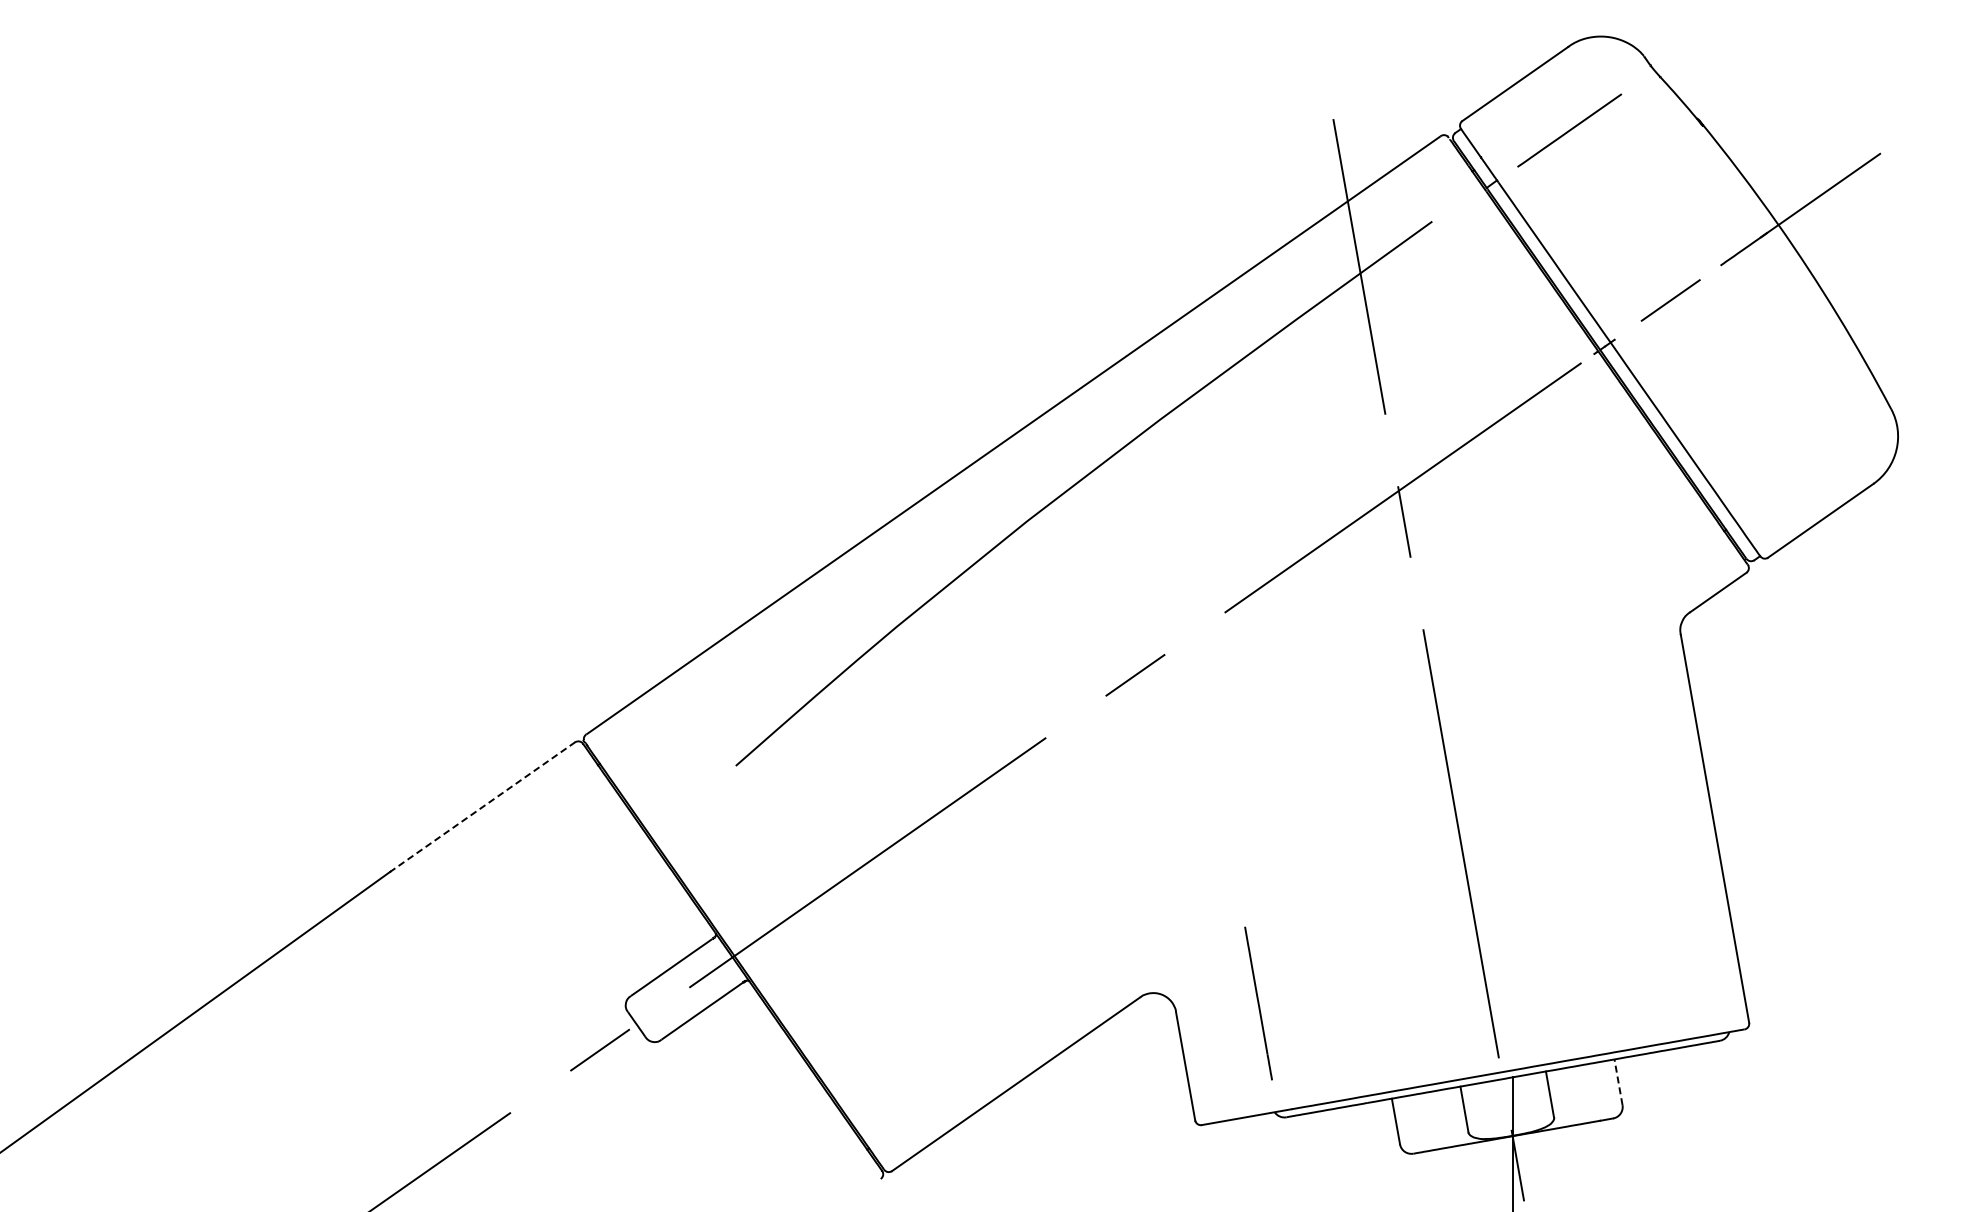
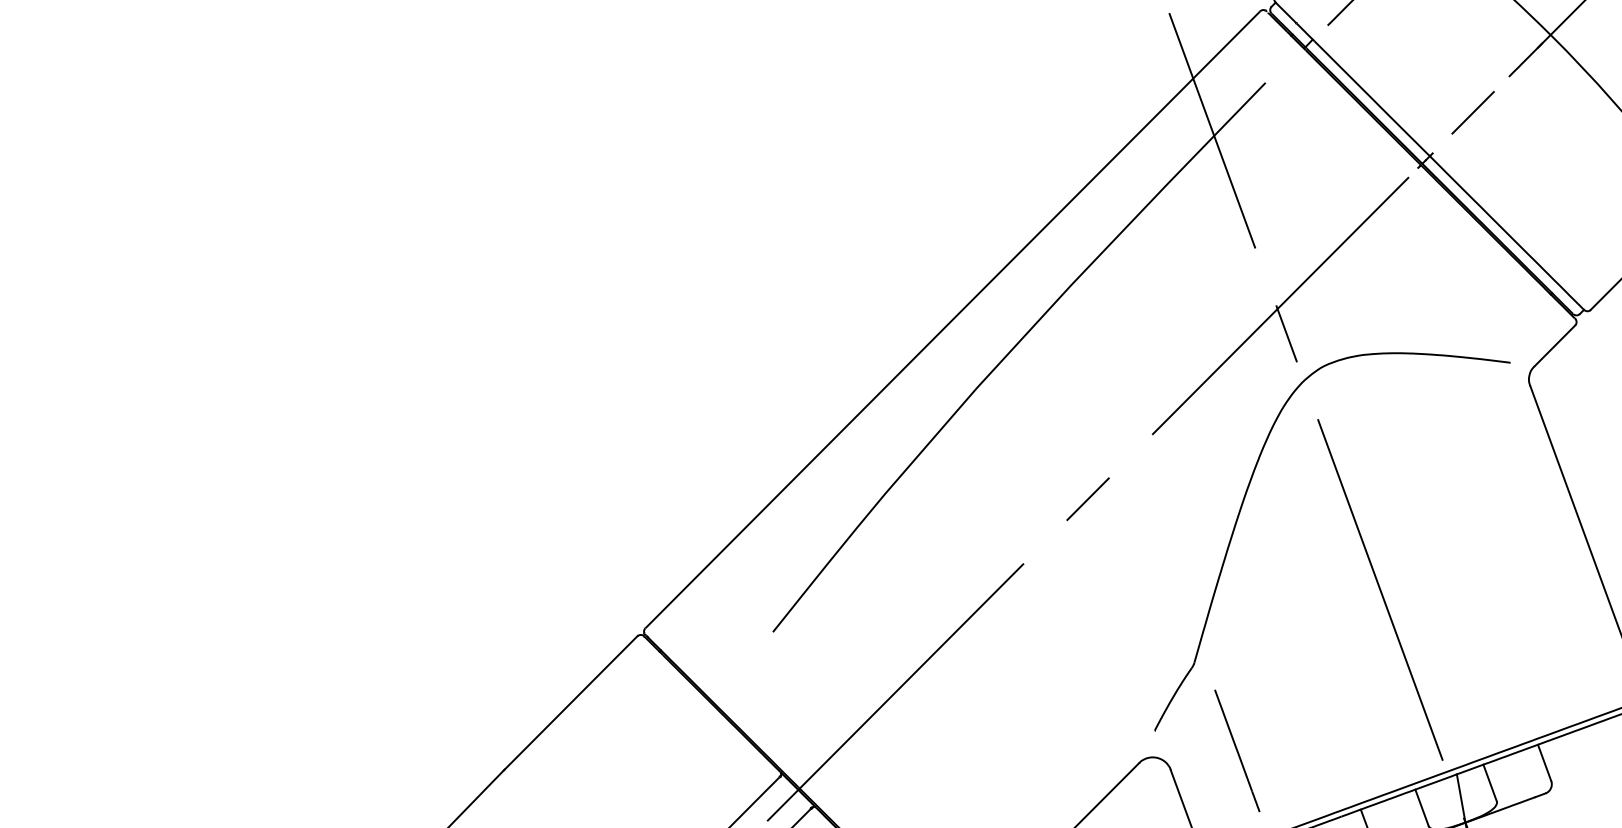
part: (1320, 708) -> (1245, 499), added
line: (482, 807) -> (570, 703), dashed -> solid
line: (1618, 1081) -> (1544, 762), dashed -> solid

